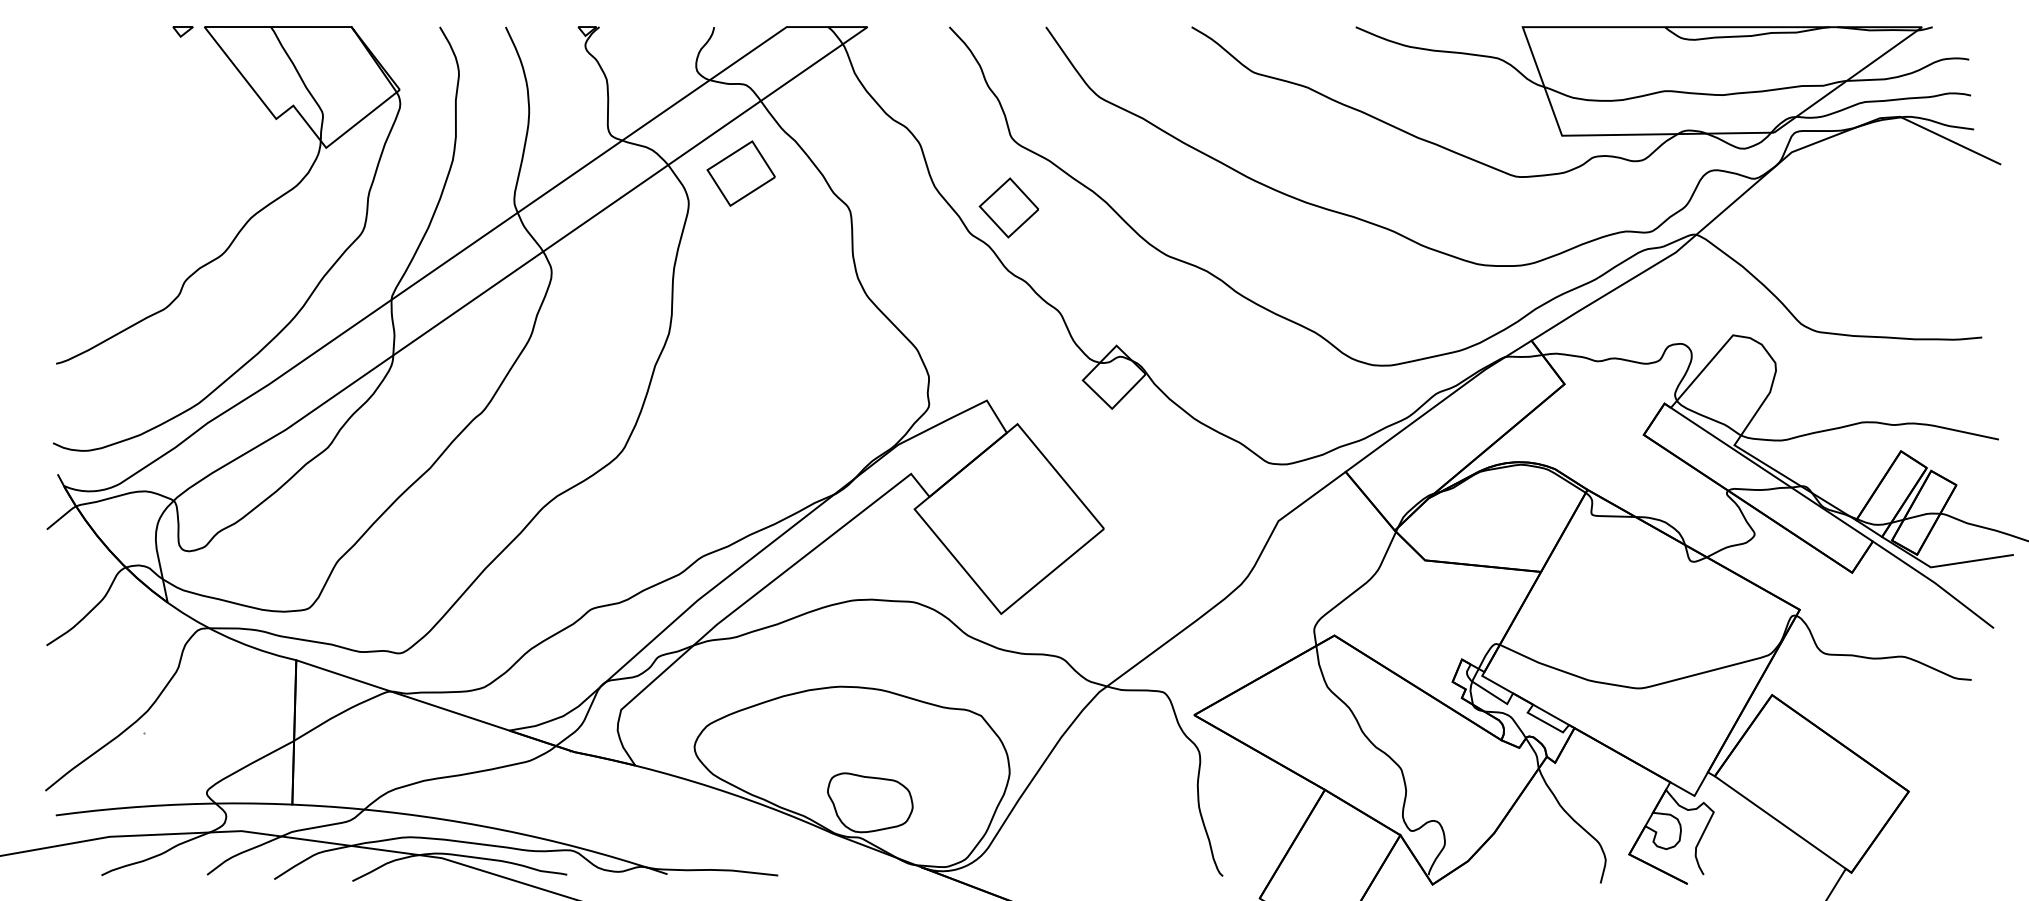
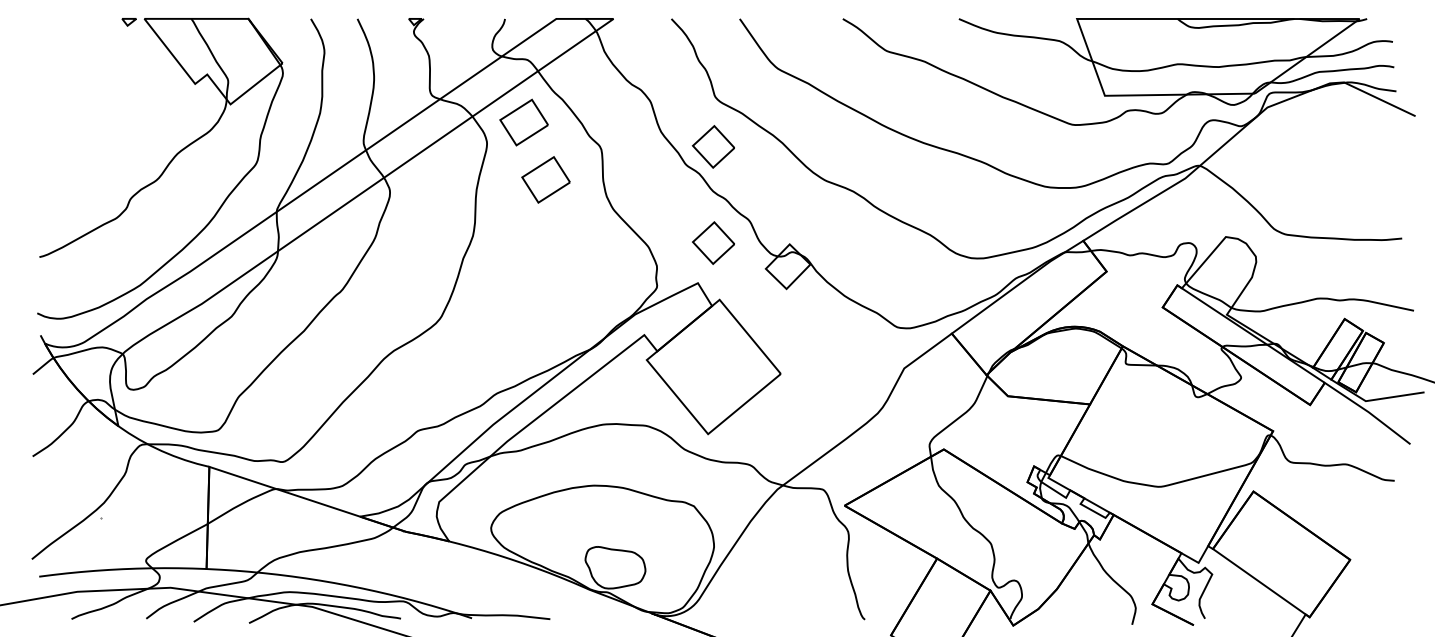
part: (771, 254) -> (545, 179), added
part: (1008, 343) -> (713, 242), added

